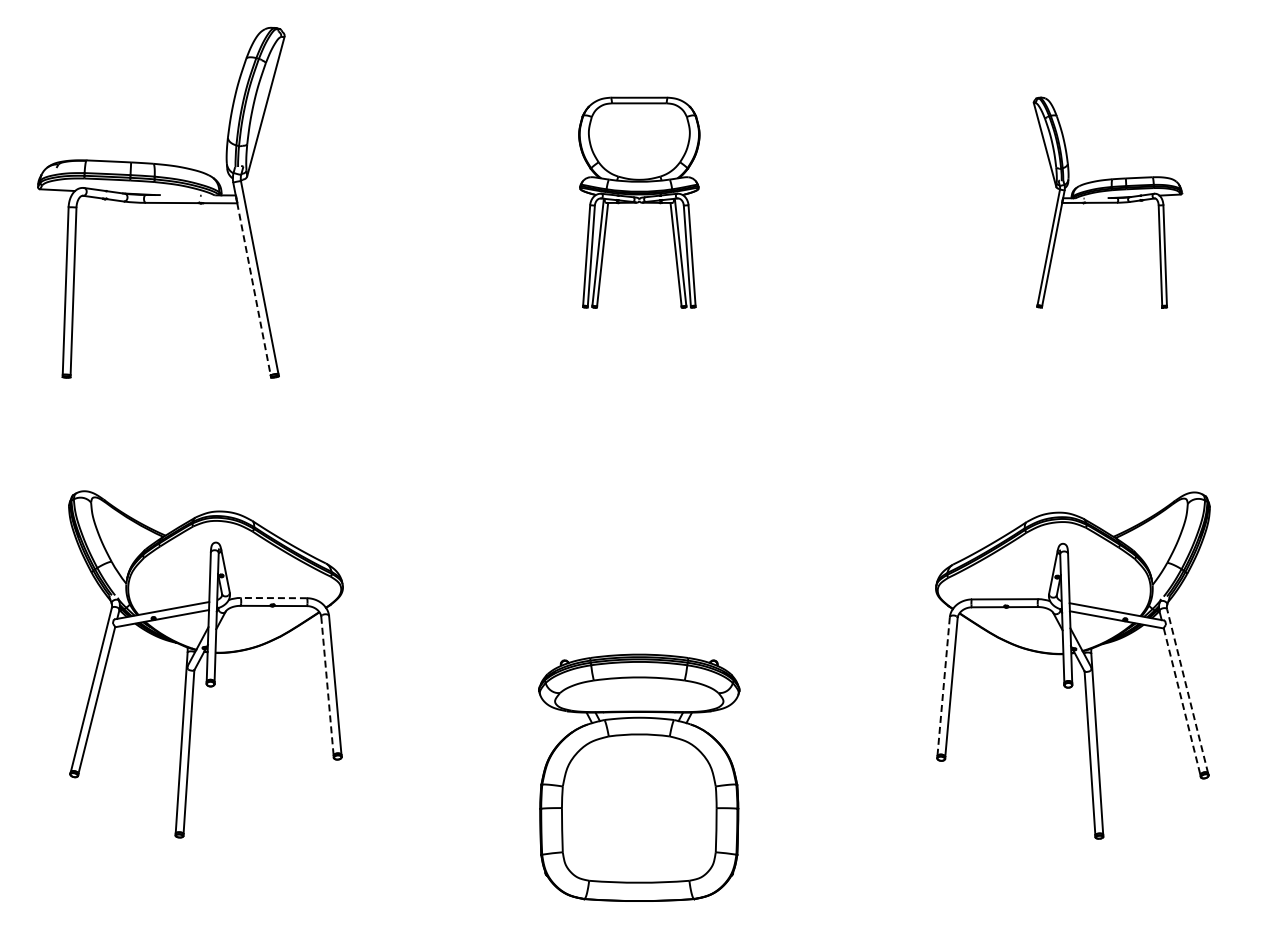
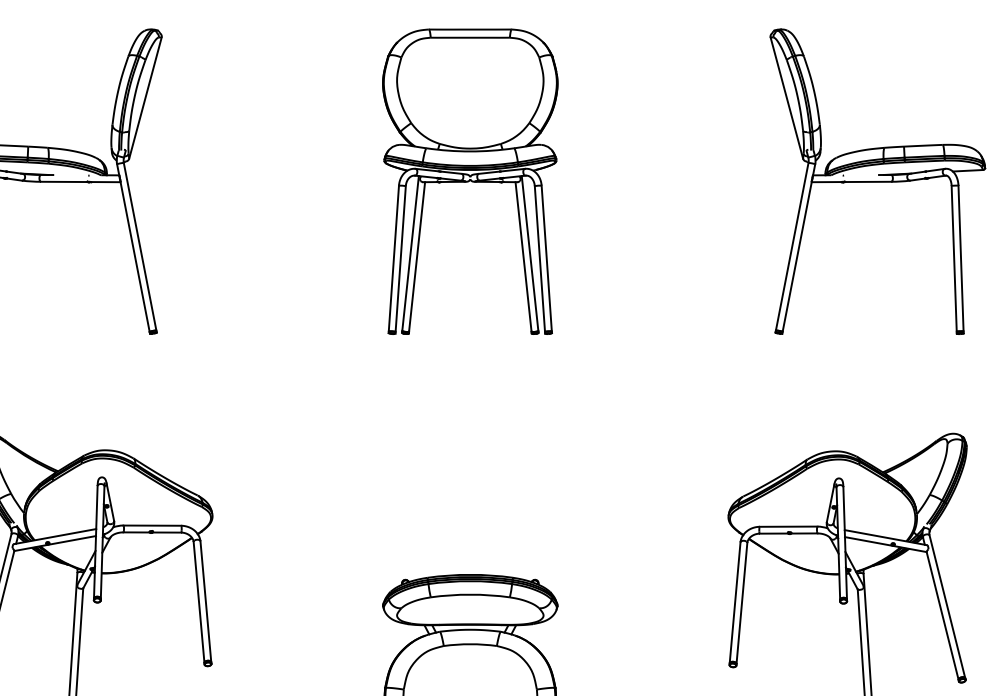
part: (639, 202) -> (470, 181), size x1.67
part: (1107, 202) -> (877, 181), size x1.67
line: (253, 289) -> (134, 257), dashed -> solid
line: (273, 598) -> (152, 526), dashed -> solid
line: (327, 686) -> (199, 602), dashed -> solid
line: (943, 686) -> (735, 602), dashed -> solid
line: (1187, 691) -> (947, 606), dashed -> solid
line: (1182, 701) -> (942, 615), dashed -> solid

